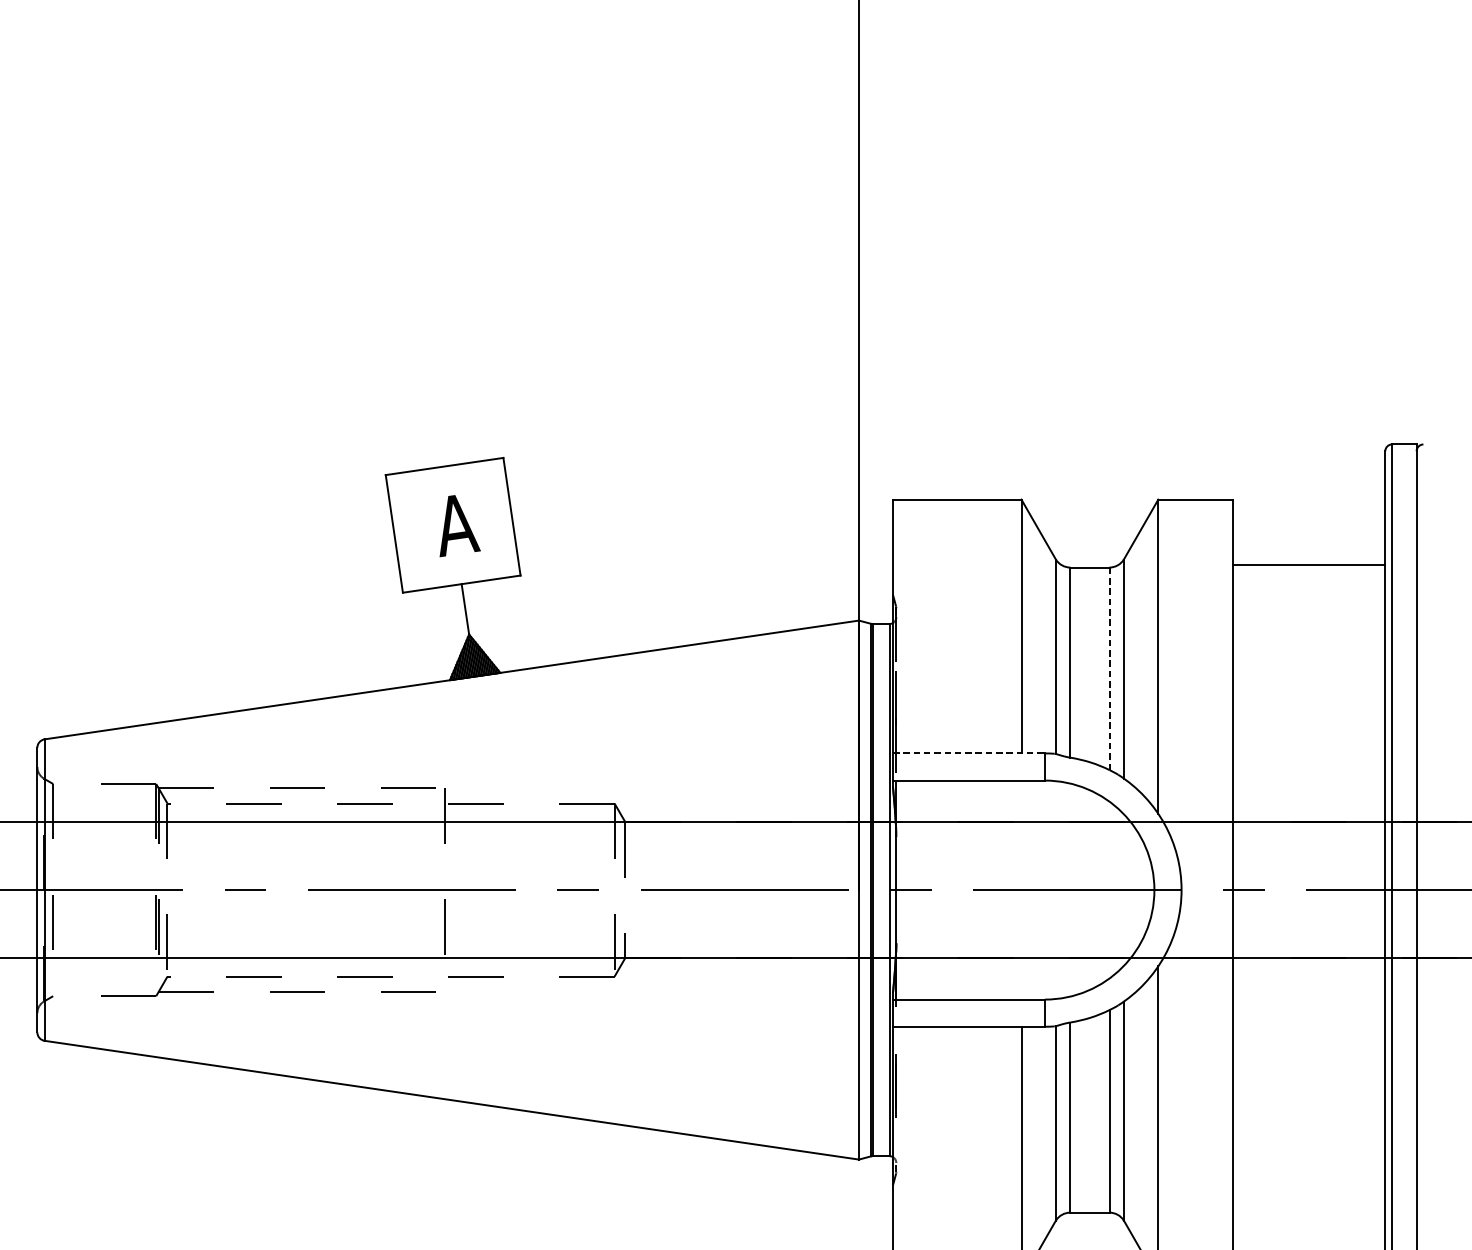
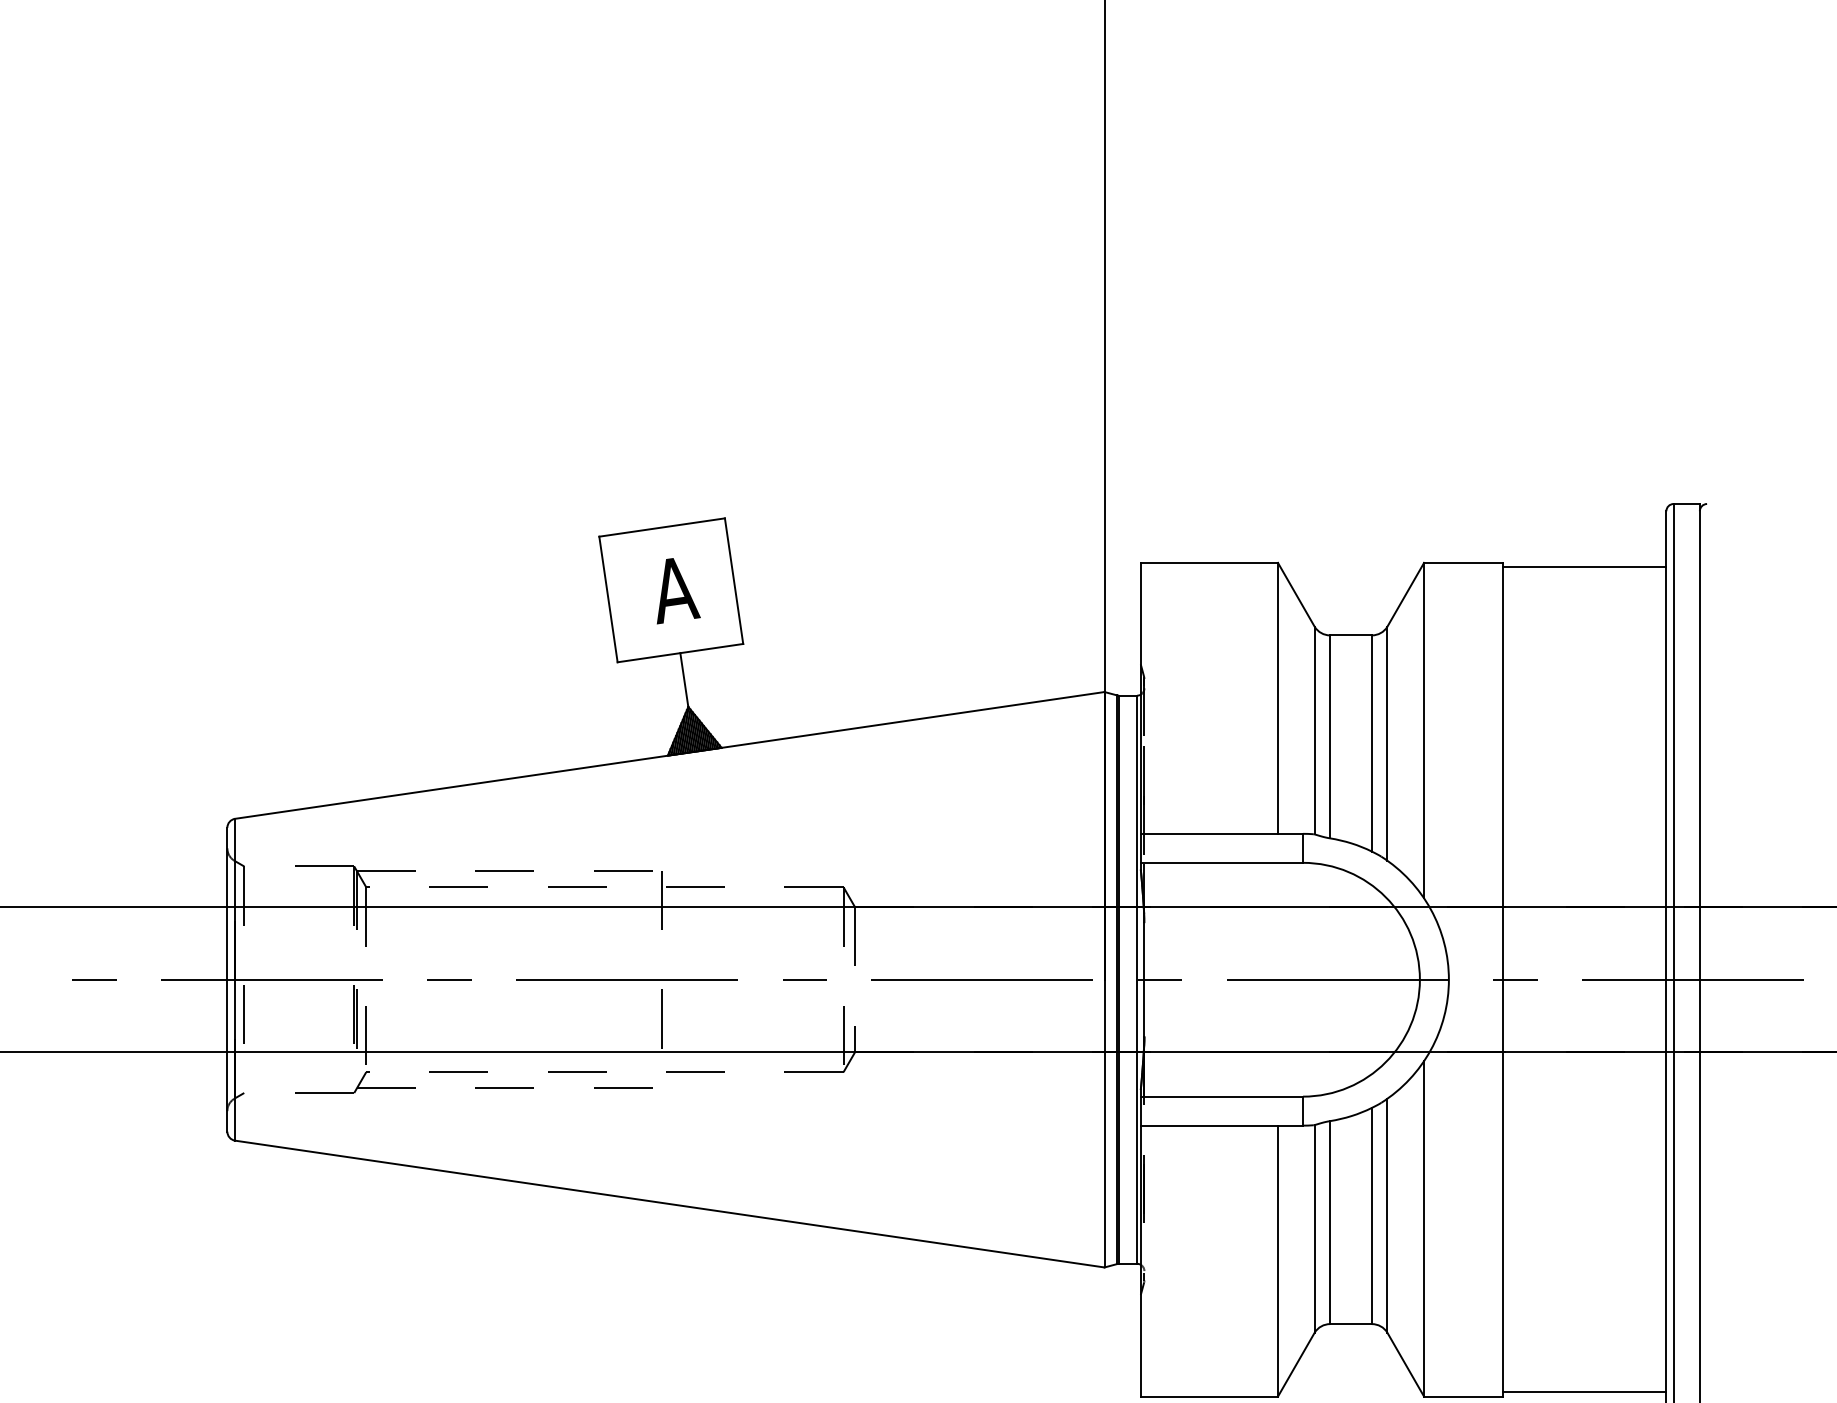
line: (1308, 564) -> (1584, 567), moved
line: (1109, 668) -> (1371, 743), dashed -> solid
line: (969, 753) -> (1222, 833), dashed -> solid

